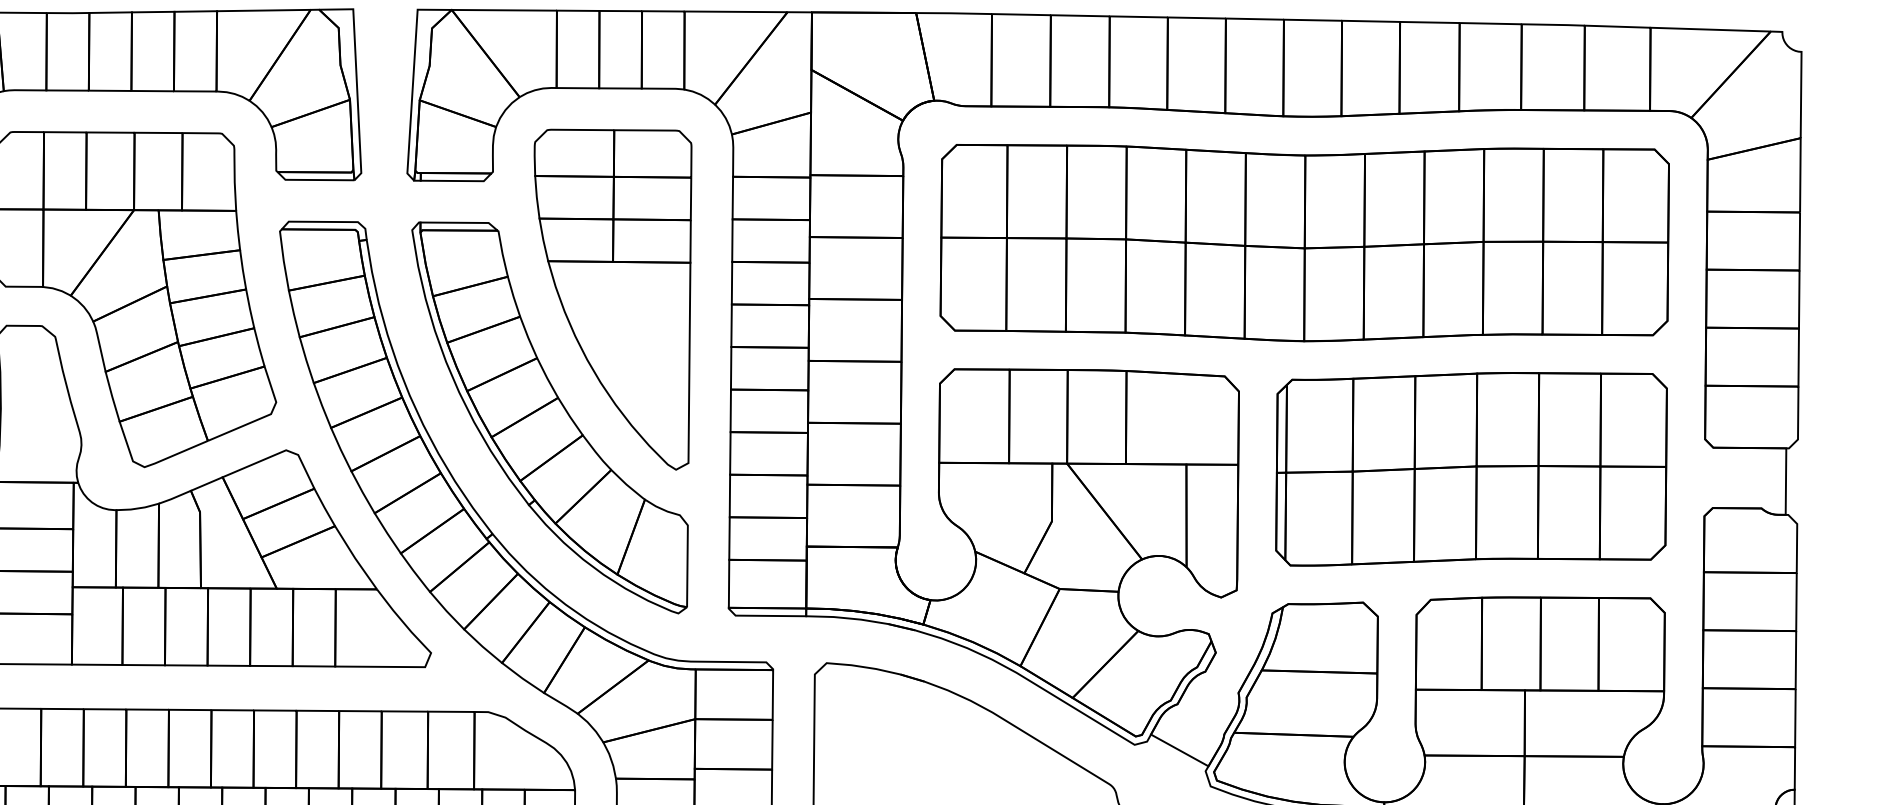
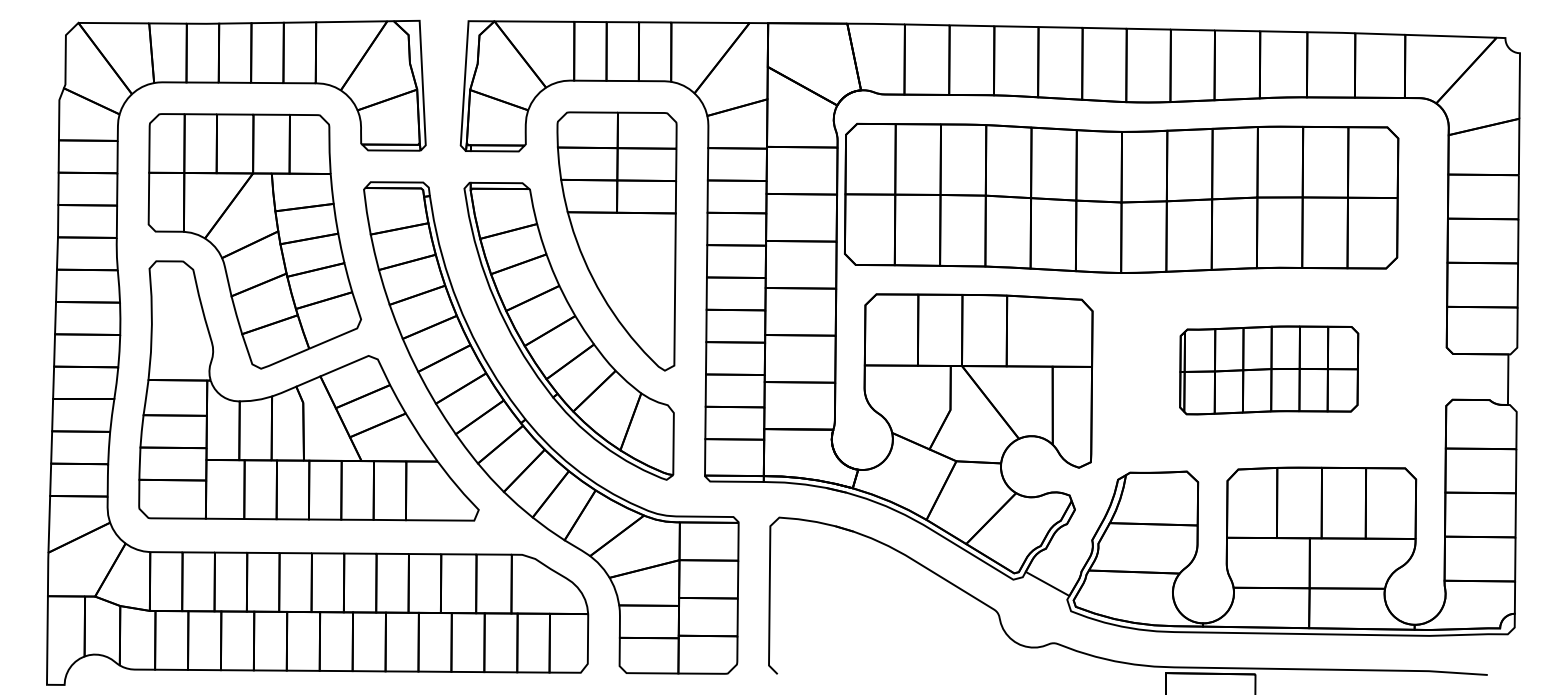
part: (1304, 241) -> (1121, 197), moved
part: (1470, 469) -> (1268, 370), size x0.6

